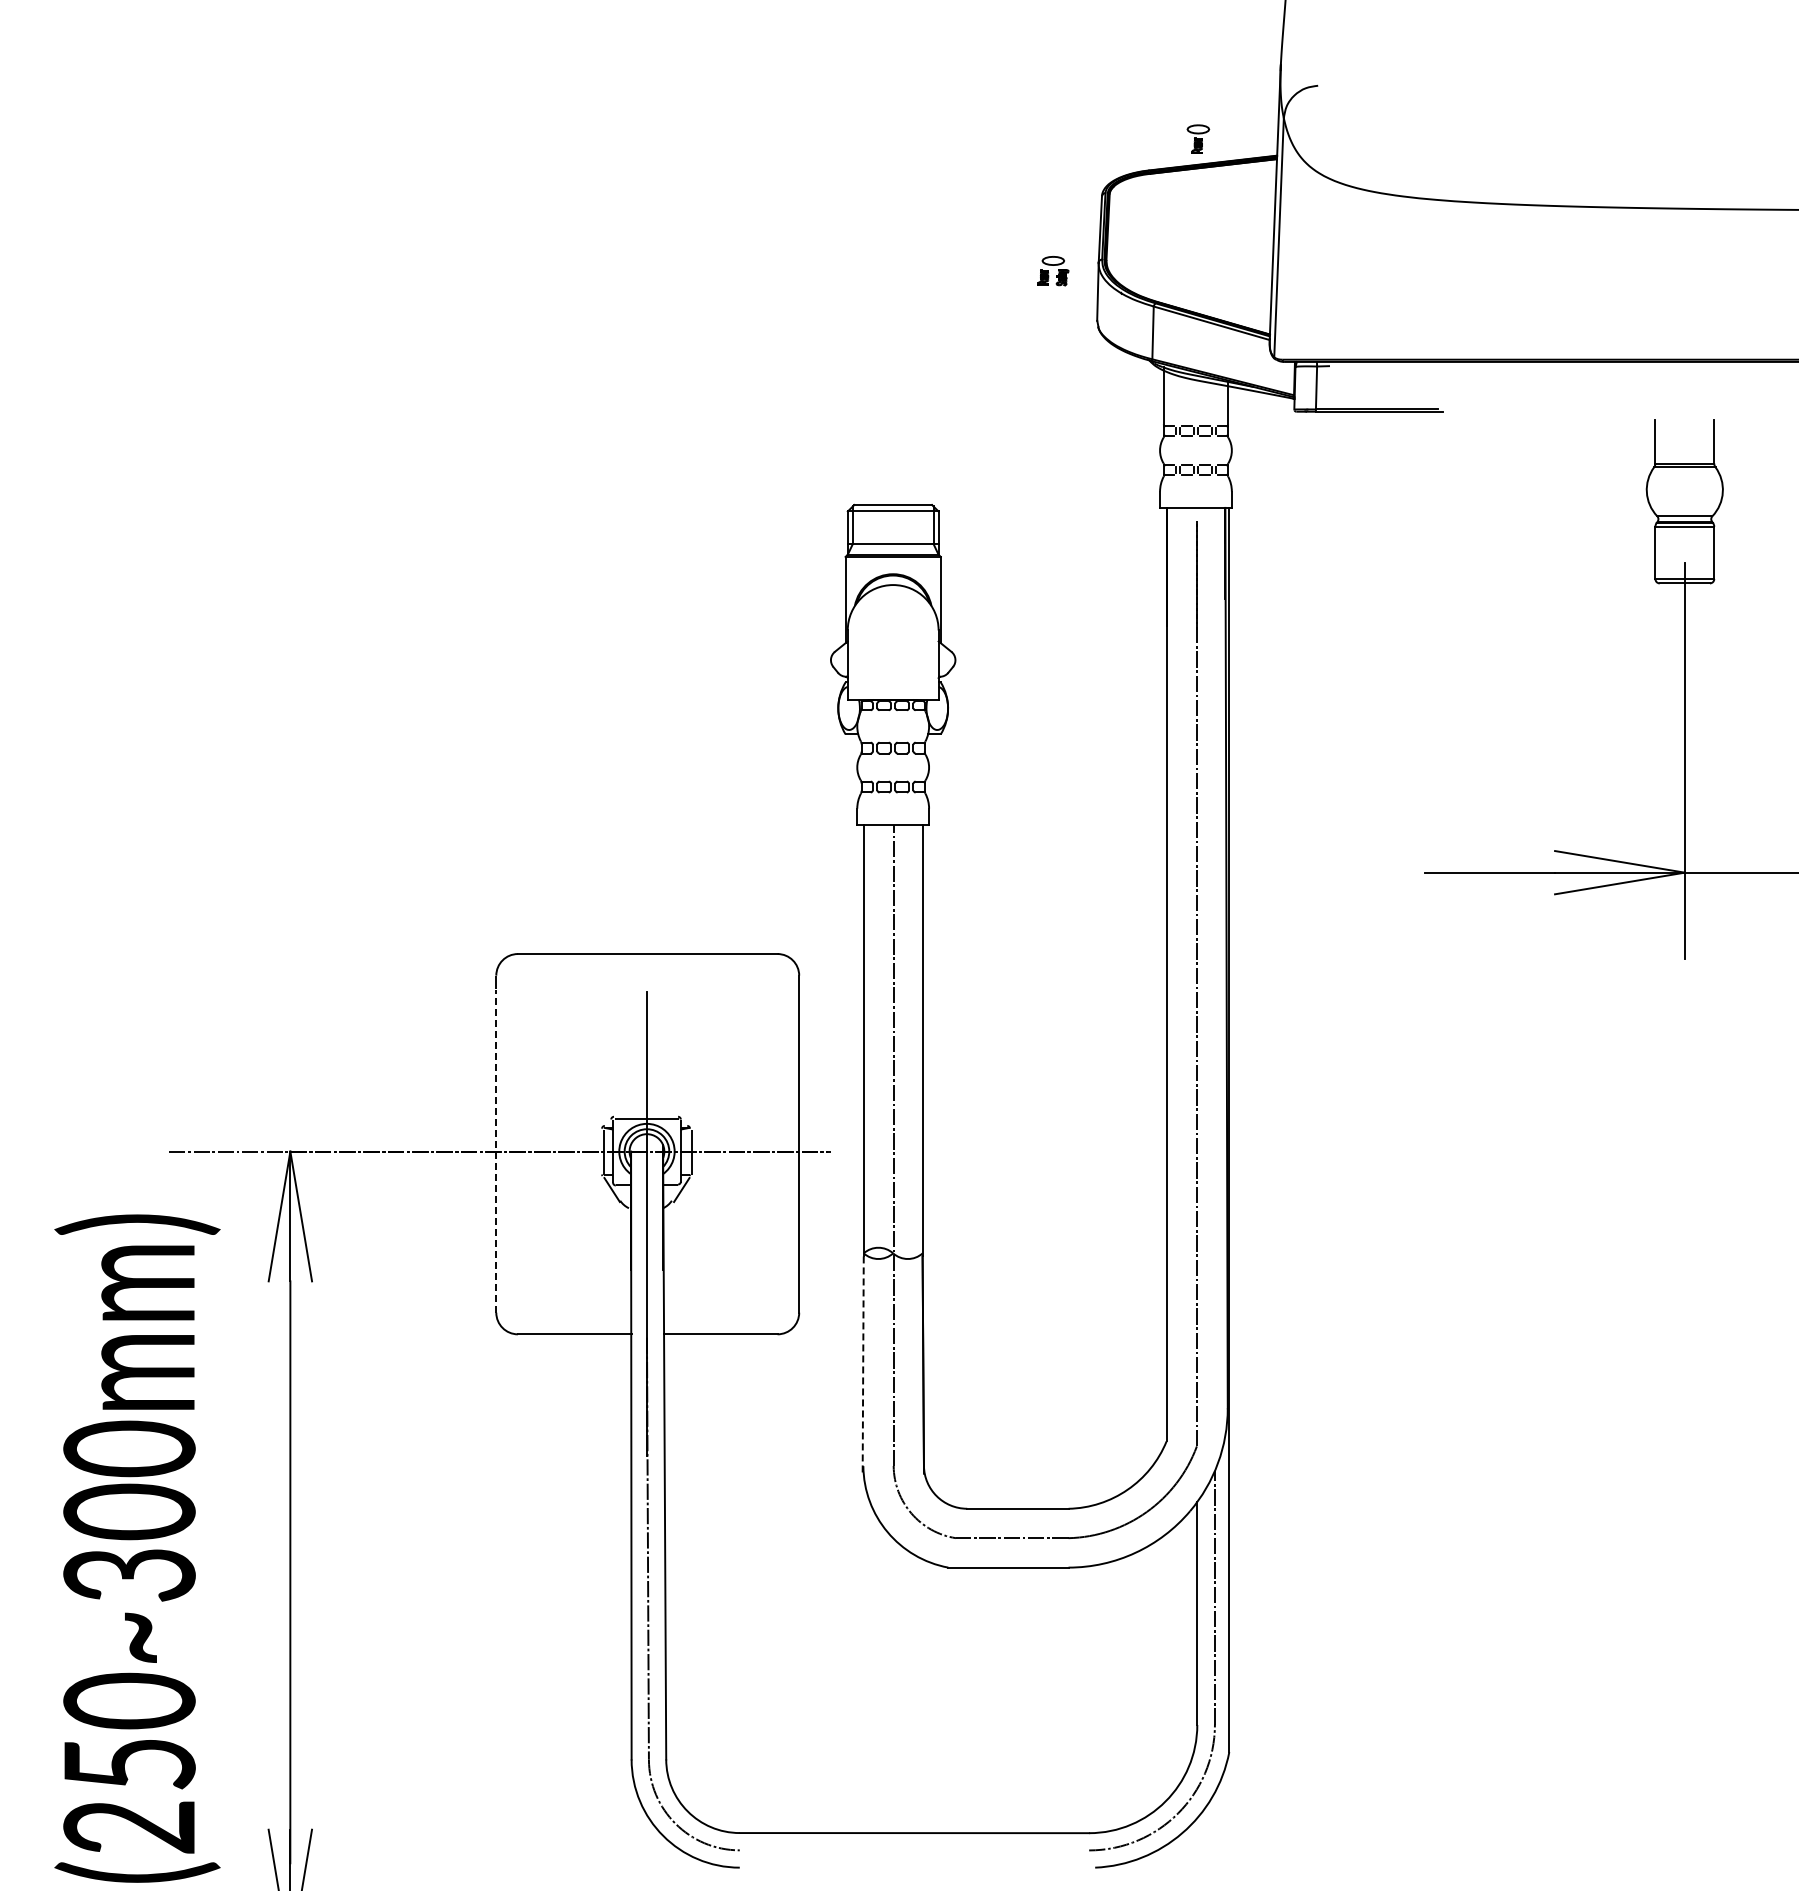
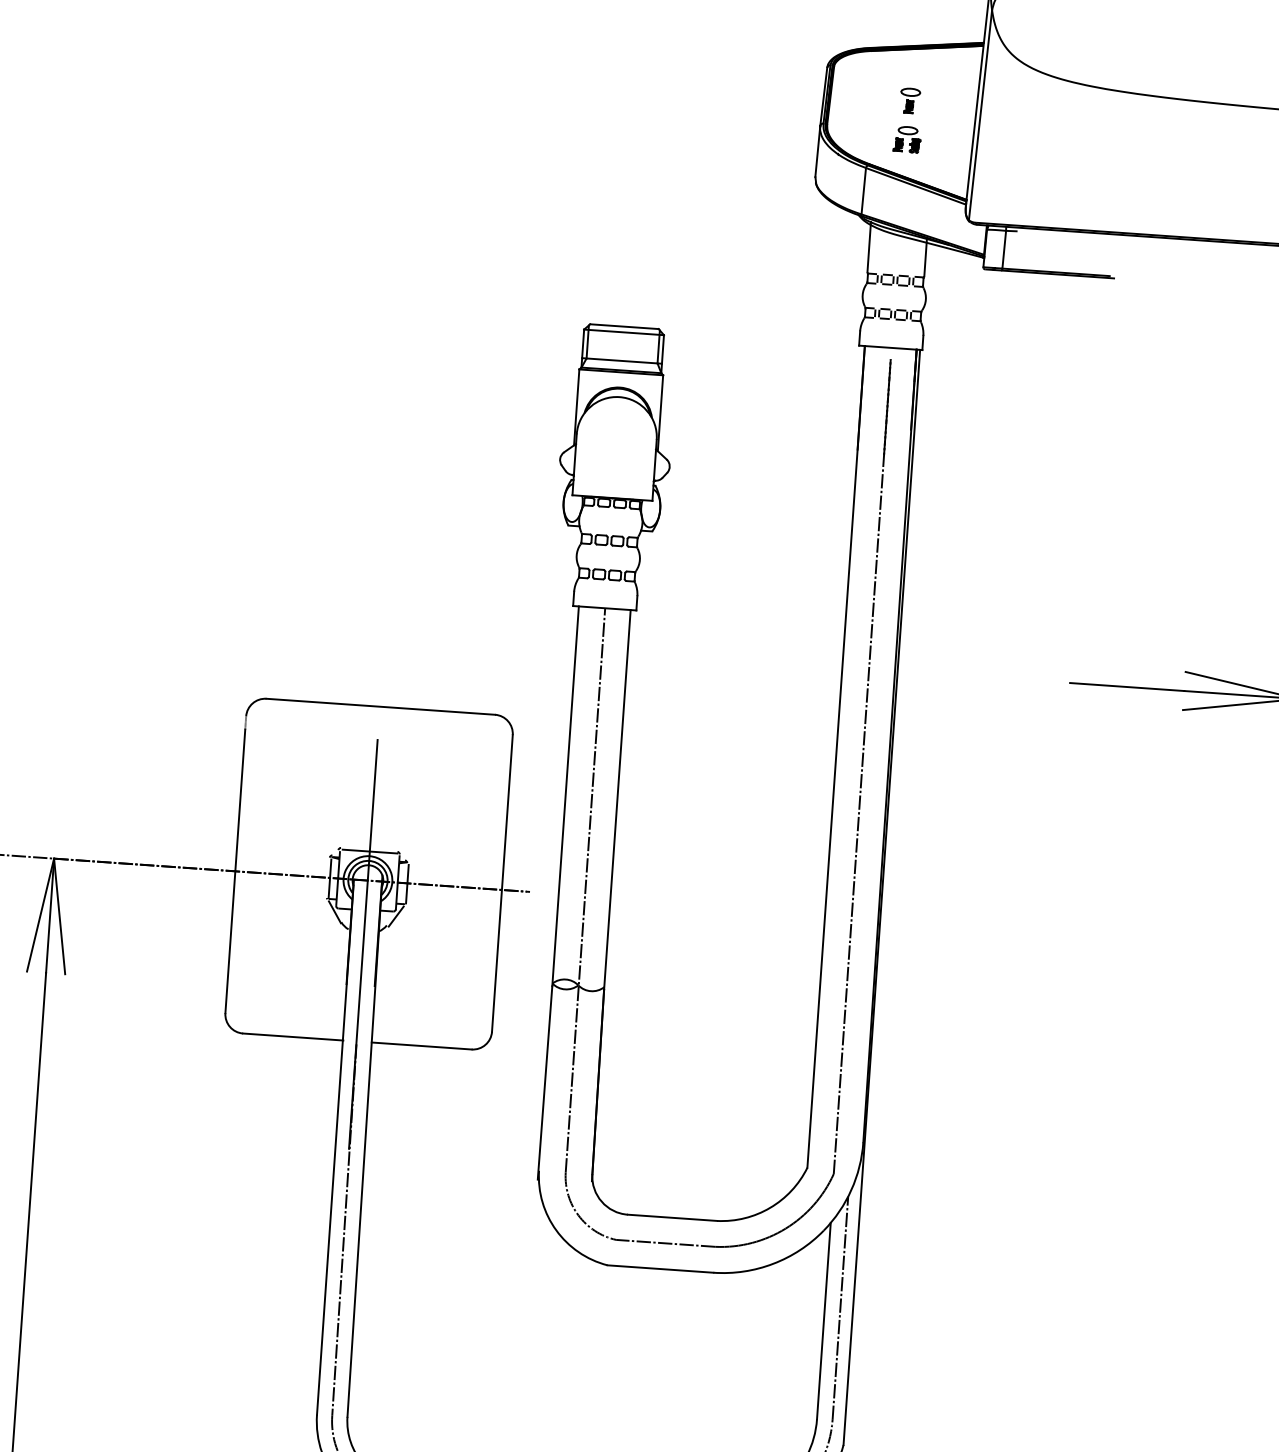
part: (1198, 138) -> (910, 100), moved
part: (1053, 271) -> (907, 139), moved
line: (496, 1151) -> (235, 871), dashed -> solid
line: (863, 1366) -> (545, 1083), dashed -> solid

